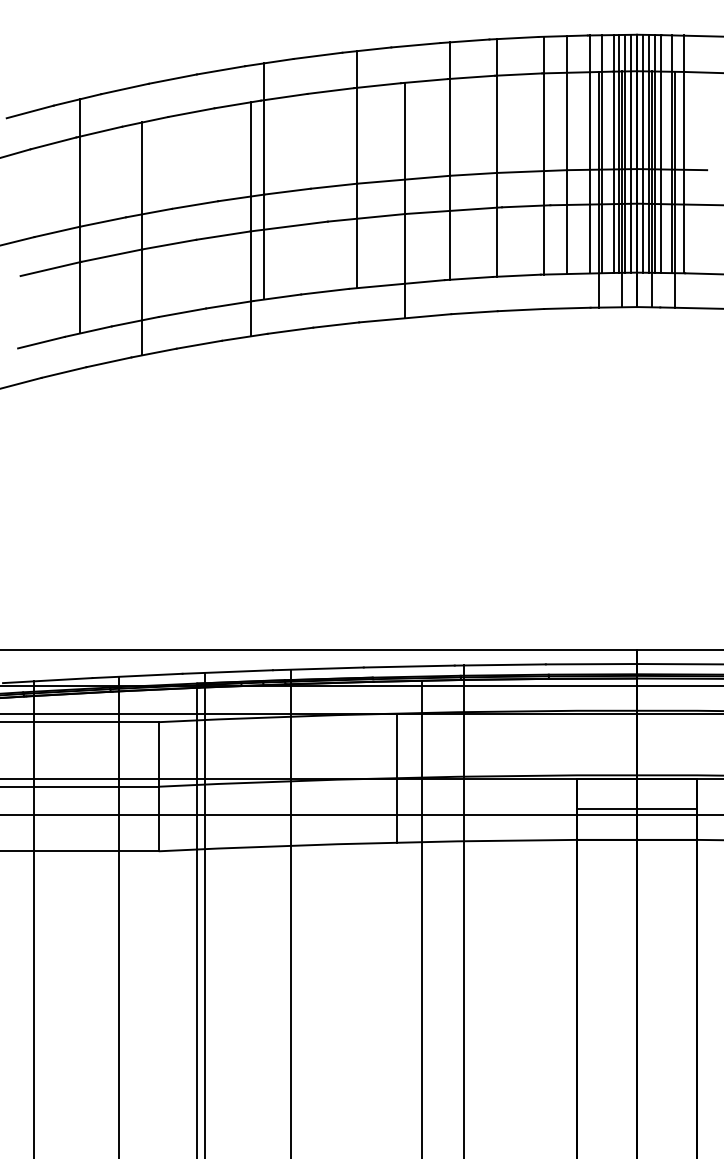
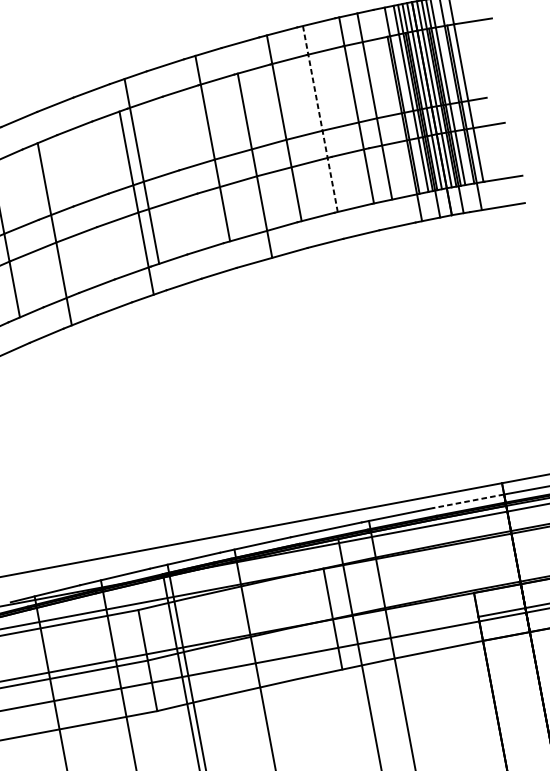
line: (590, 154) -> (393, 102), removed
line: (496, 157) -> (319, 118), solid -> dashed
line: (591, 664) -> (468, 501), solid -> dashed

